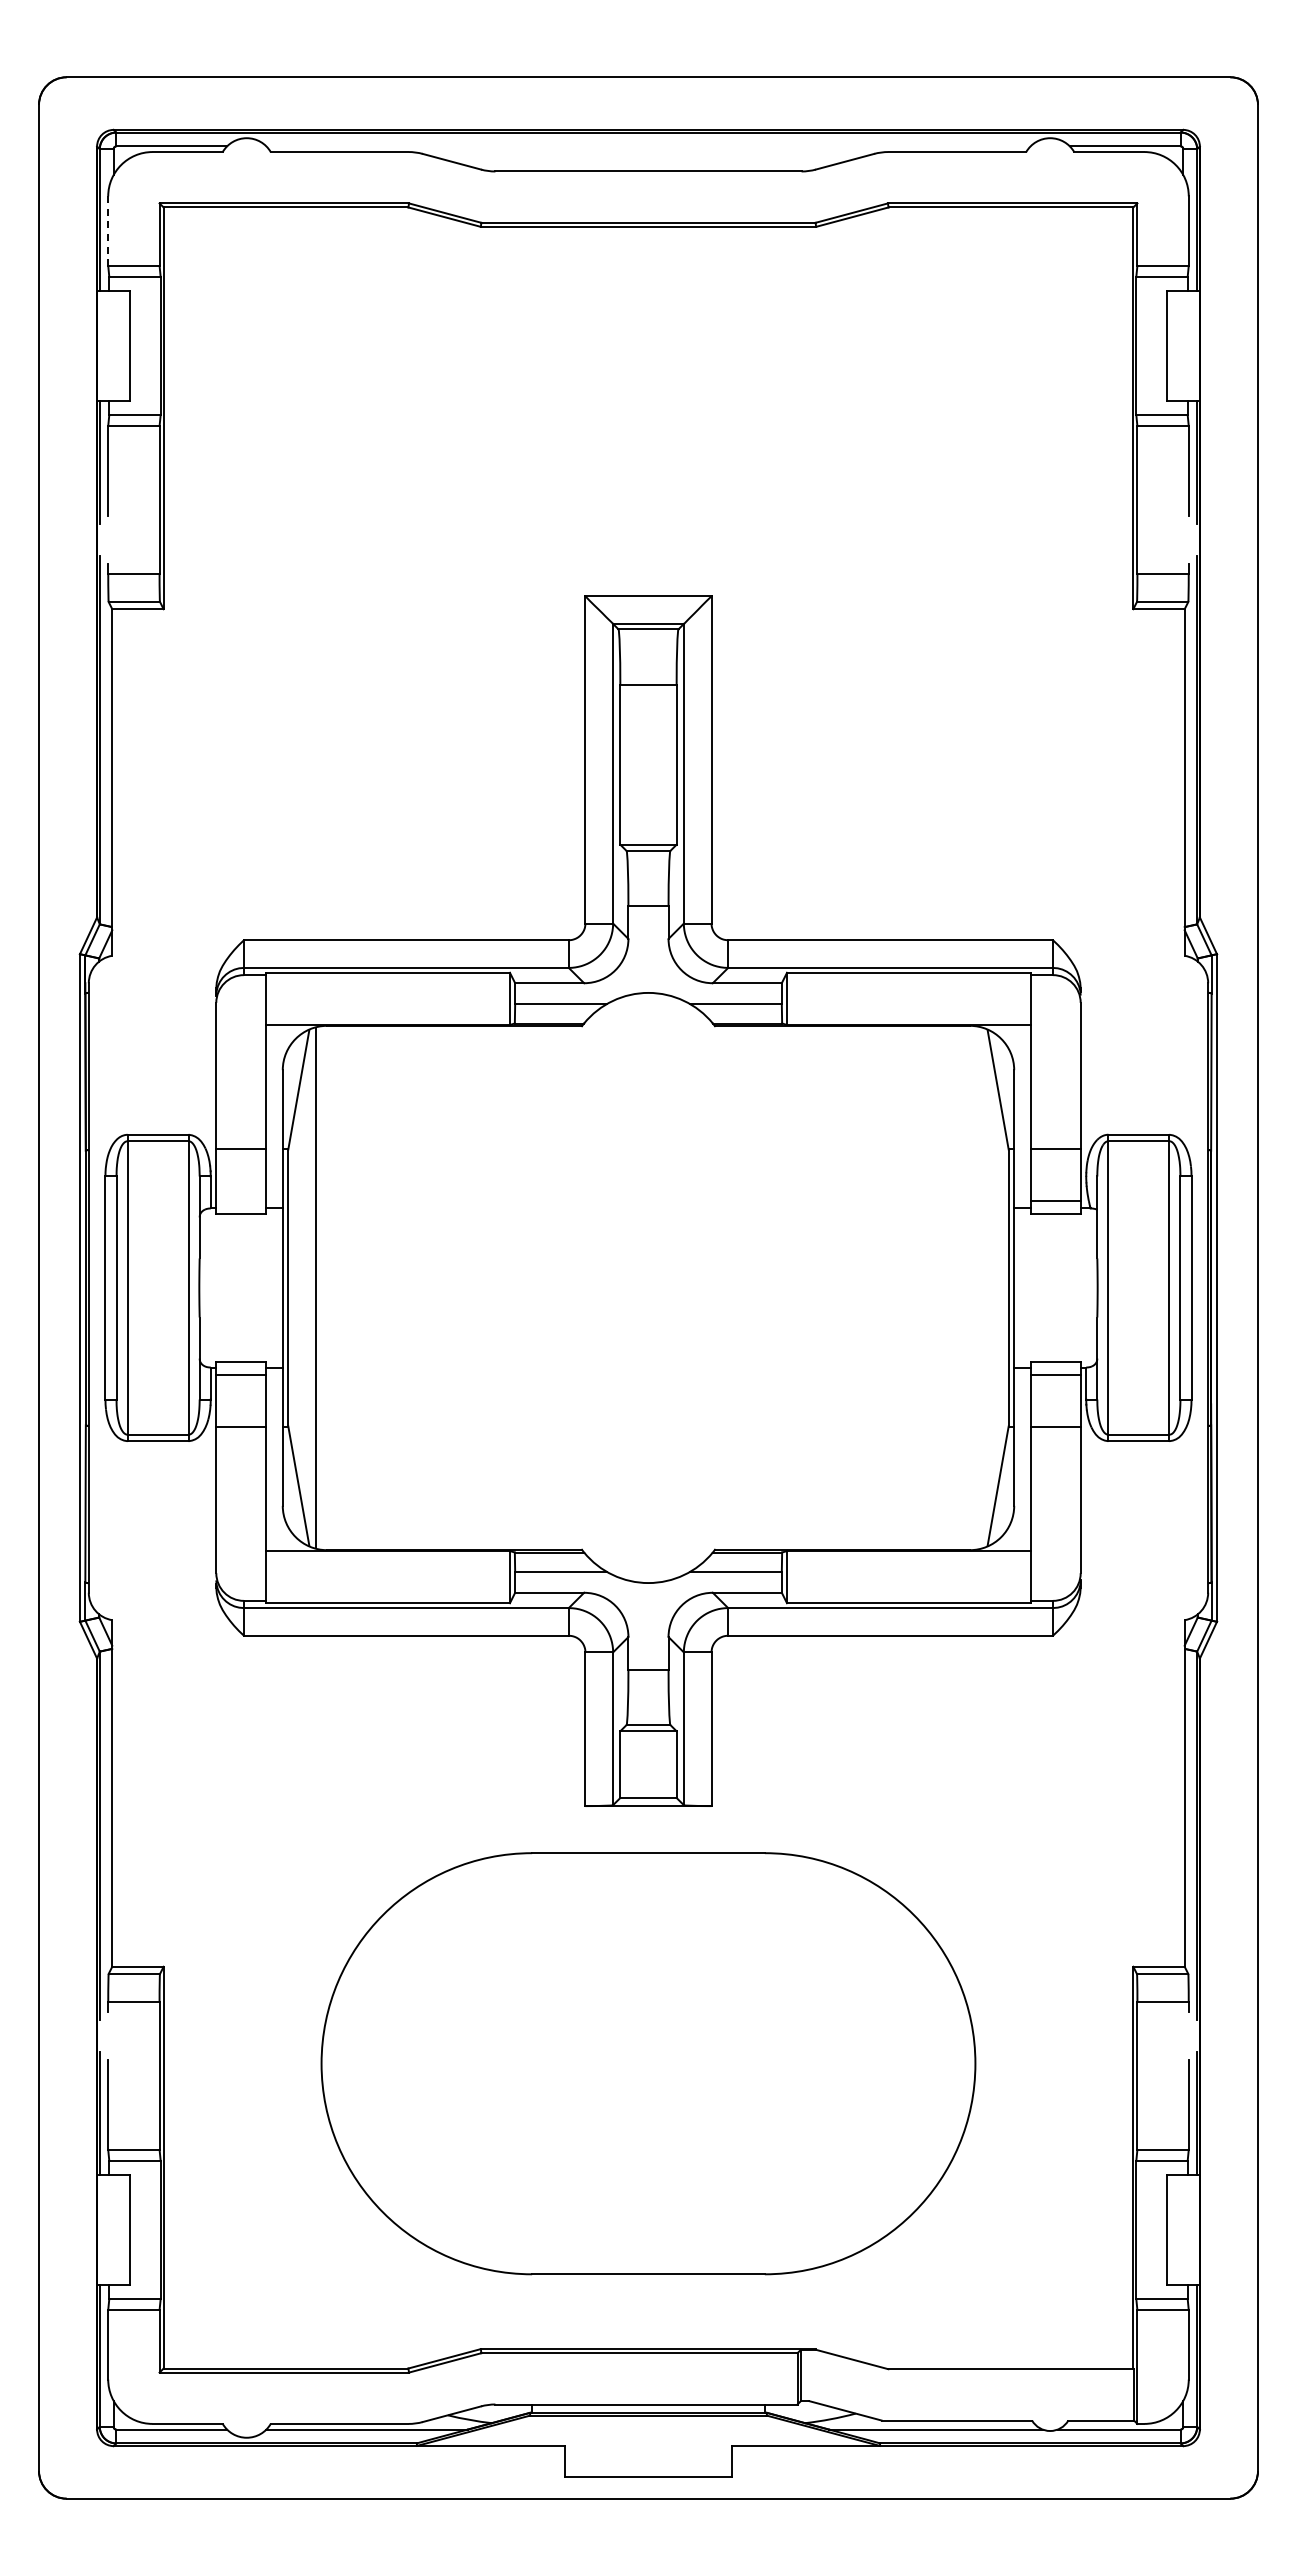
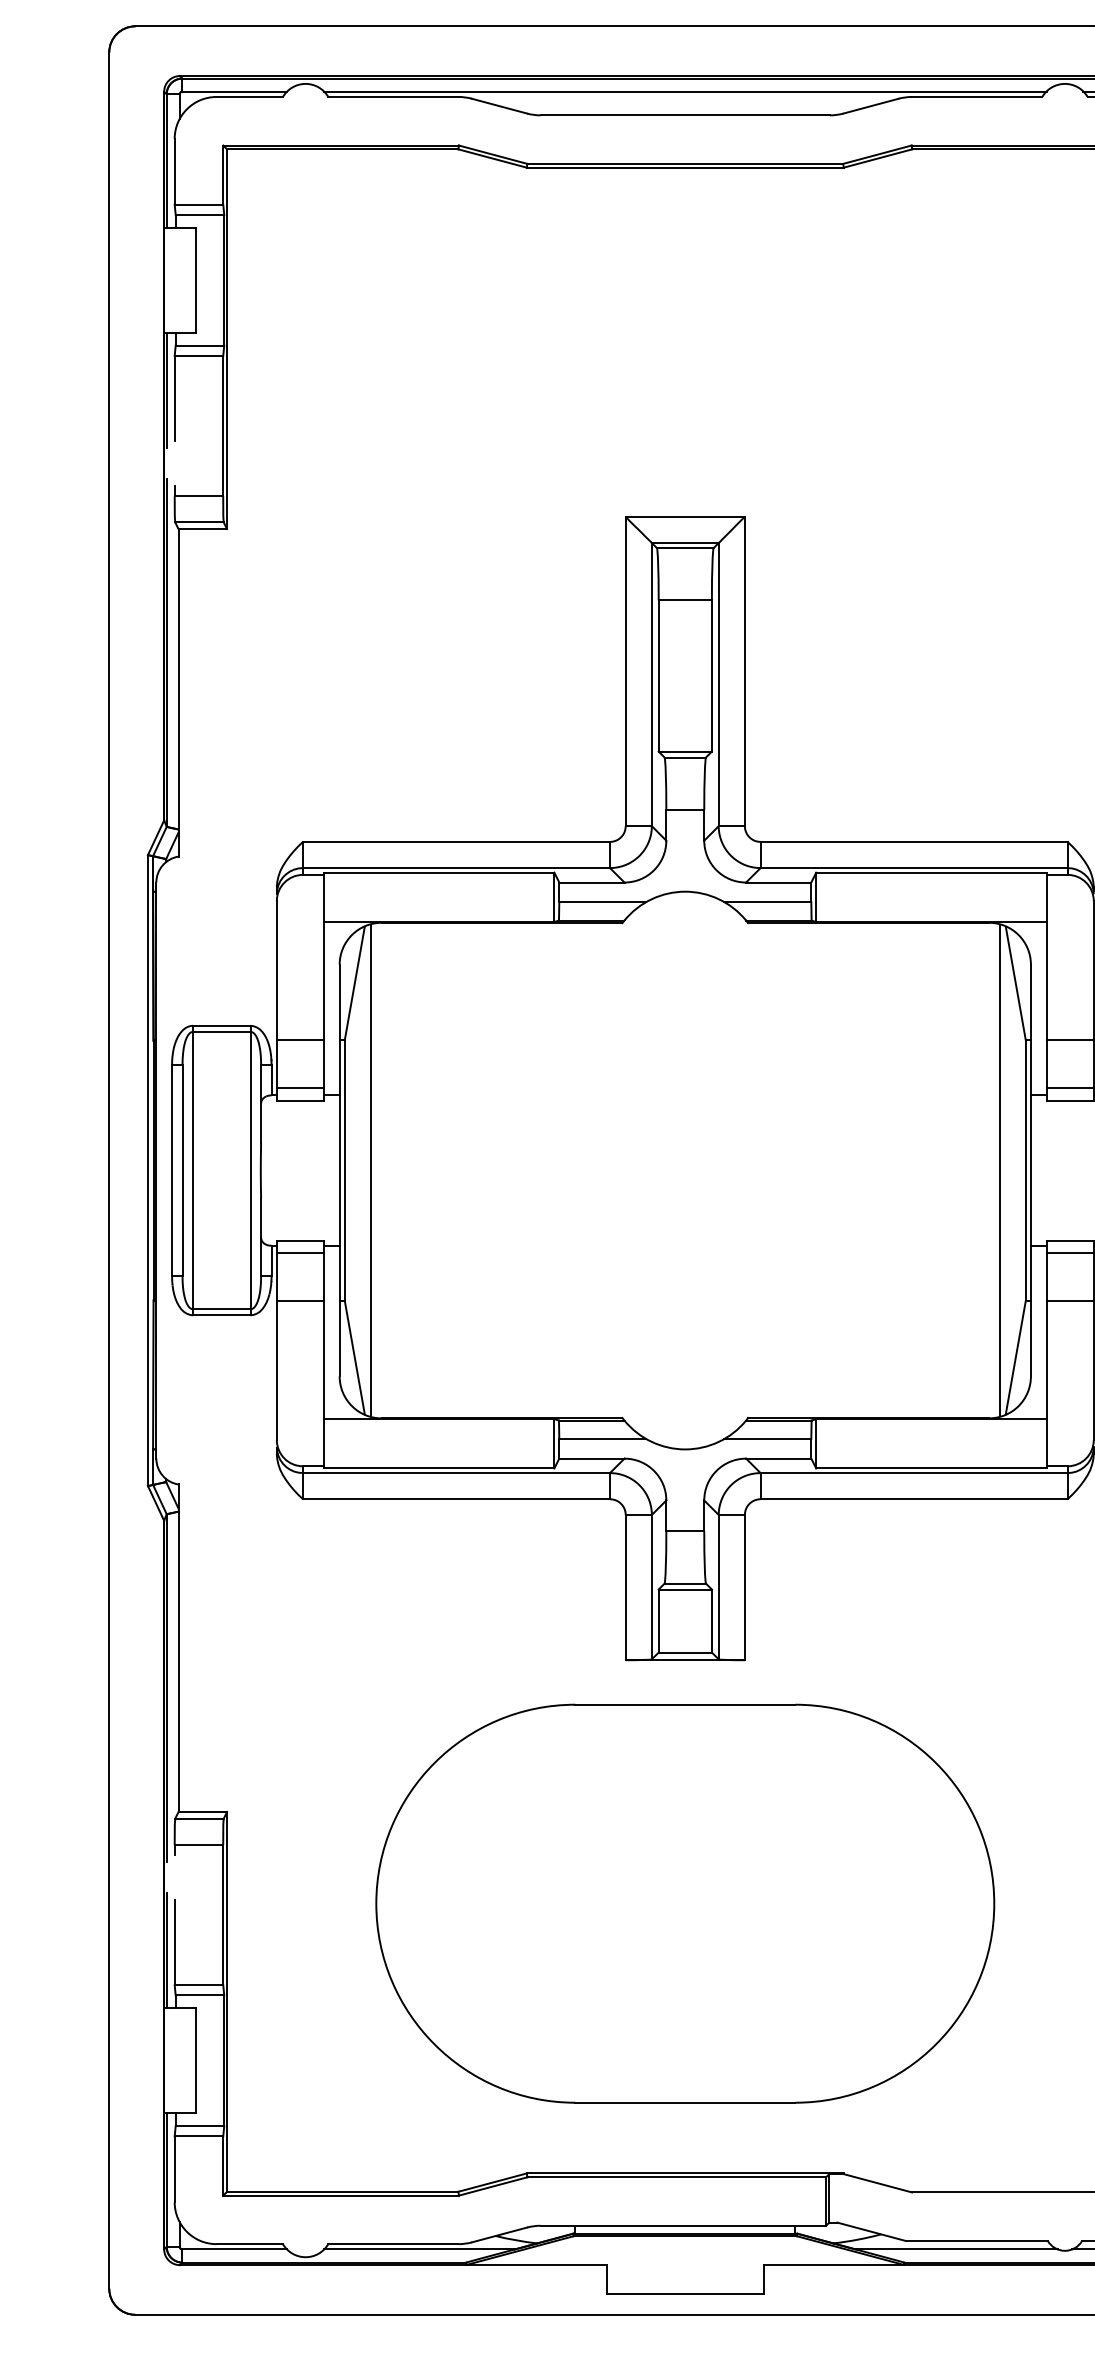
line: (648, 146) -> (685, 91), added
line: (108, 231) -> (174, 172), dashed -> solid
line: (241, 1200) -> (300, 1087), added
line: (980, 1287) -> (999, 1170), added

